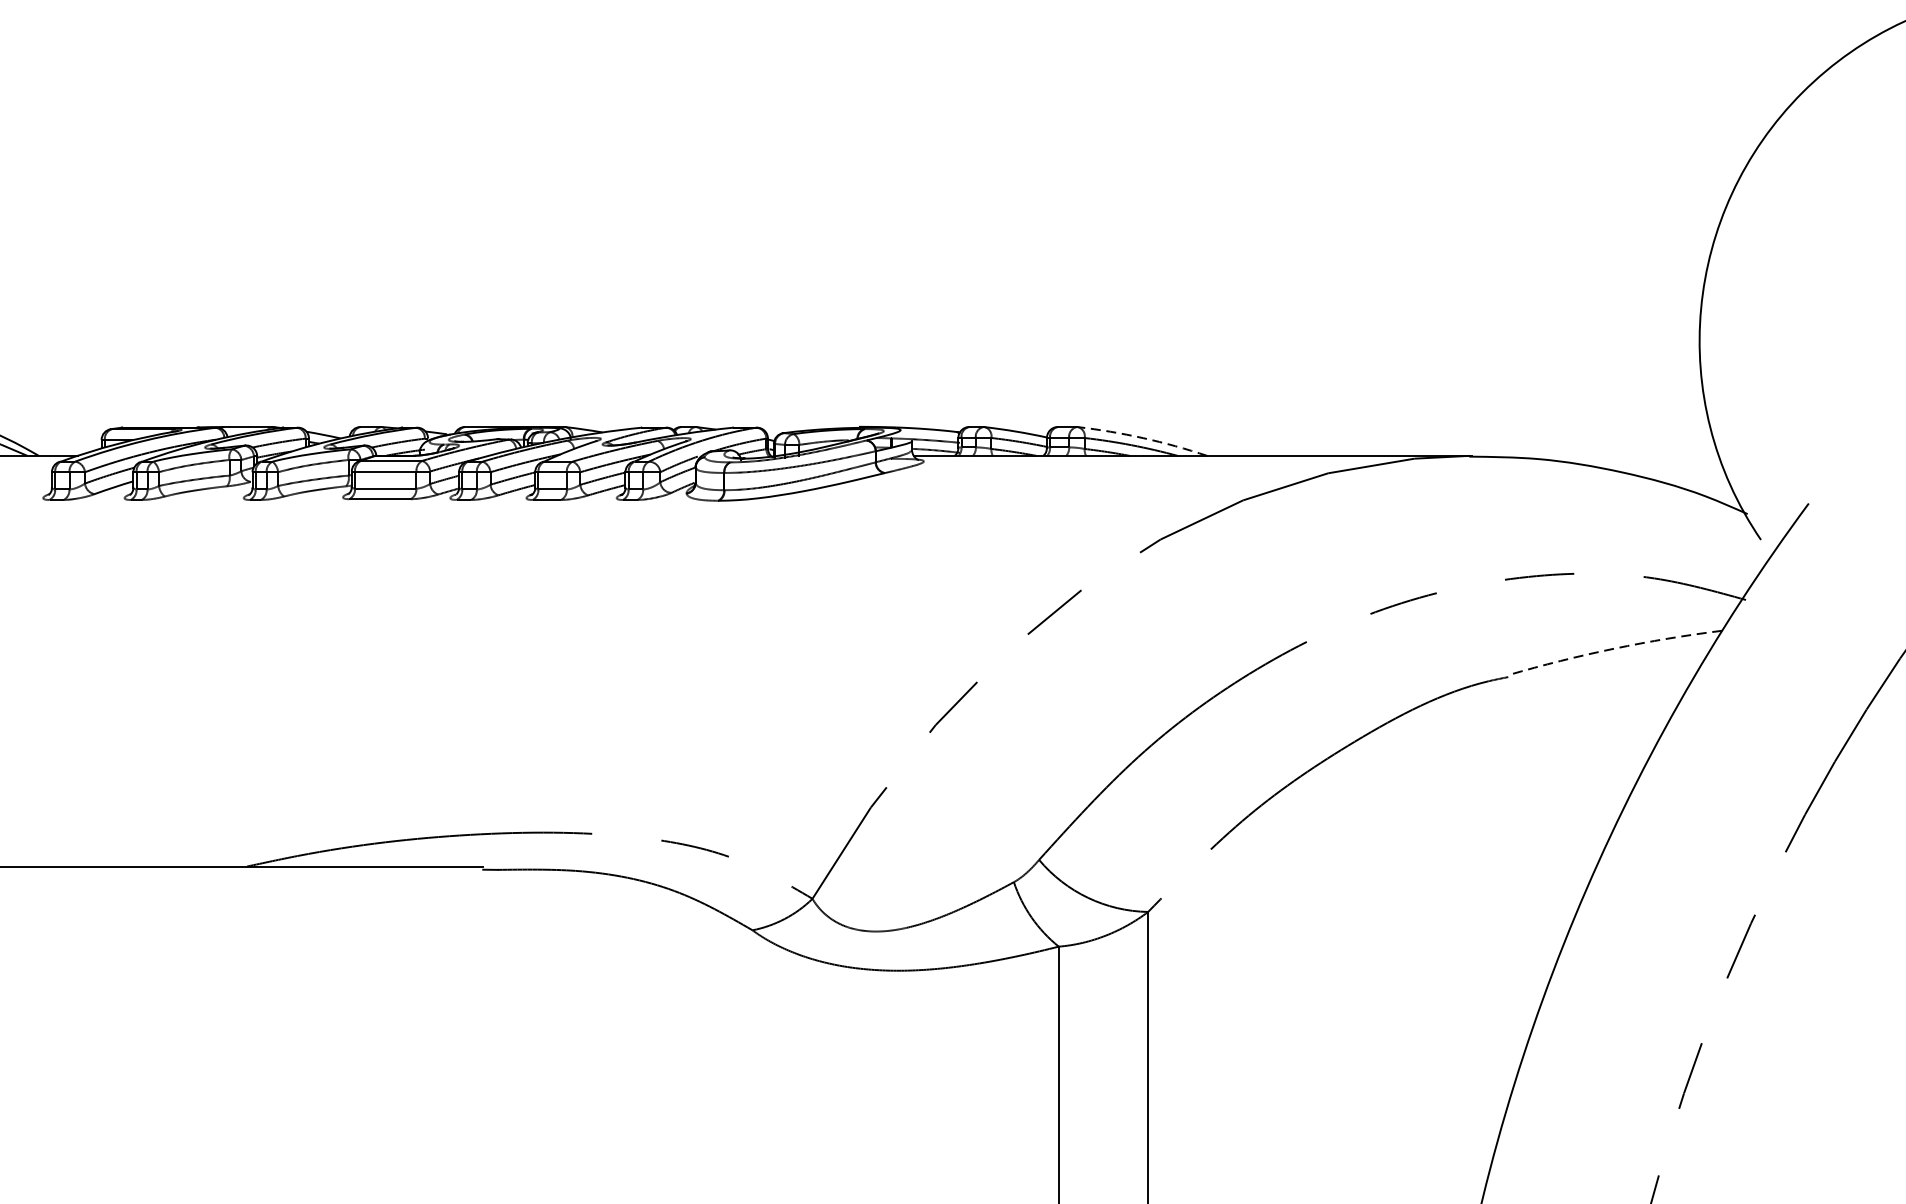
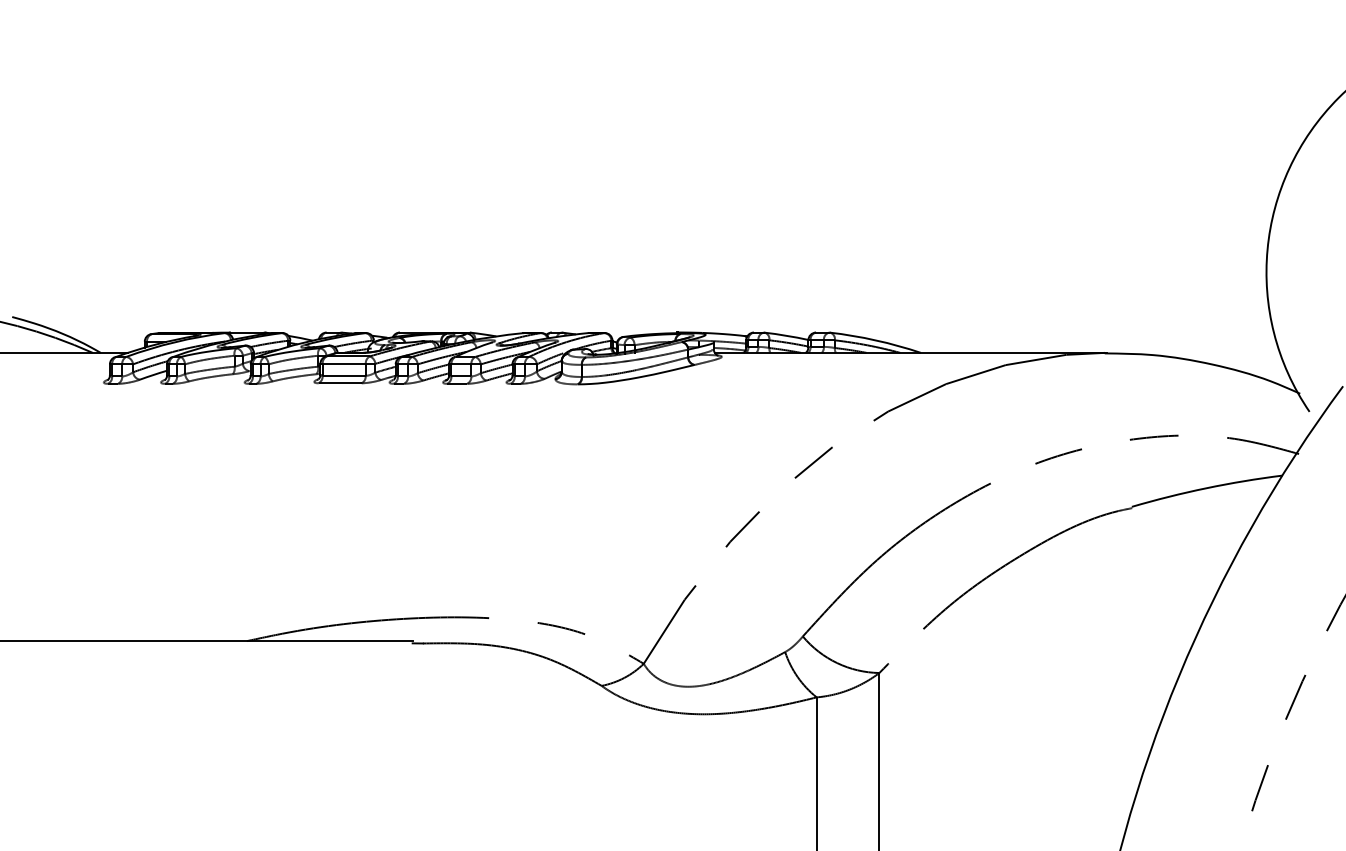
arc: (1142, 438) -> (875, 340), dashed -> solid
arc: (1614, 649) -> (1206, 488), dashed -> solid

